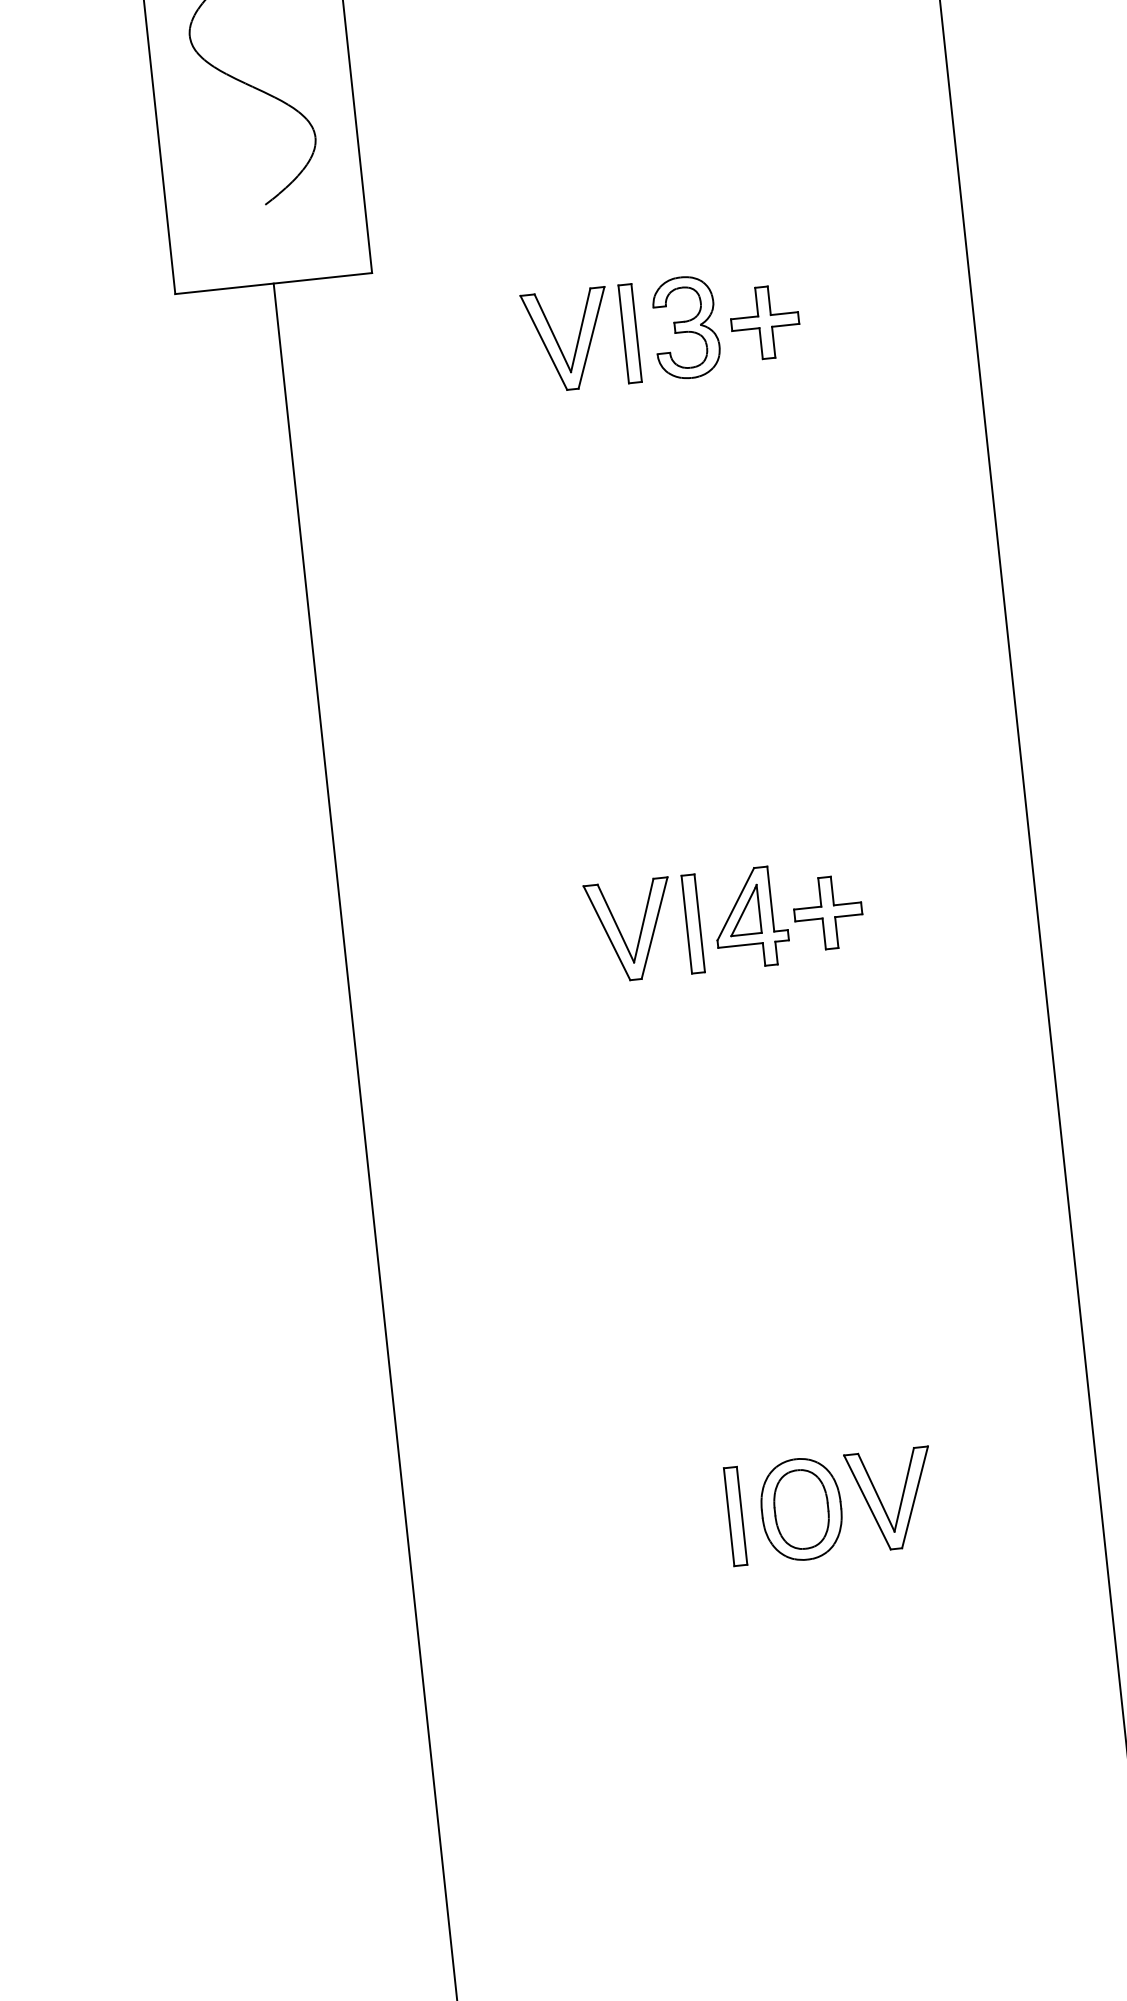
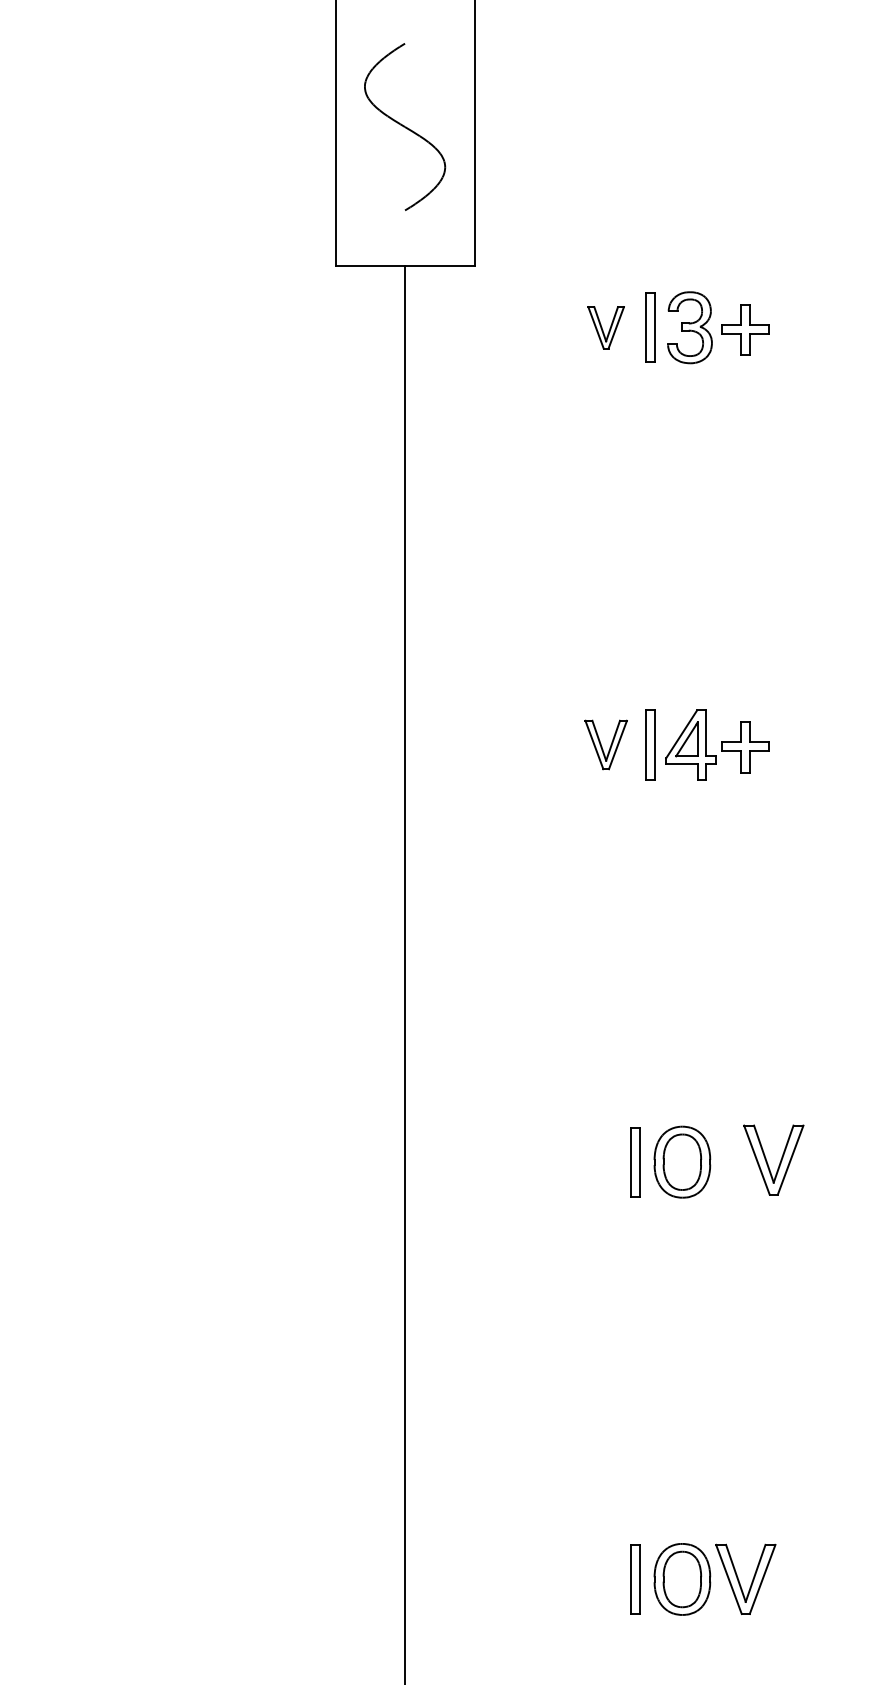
part: (566, 340) -> (605, 327), size x0.6
part: (629, 930) -> (605, 744), size x0.7
part: (882, 1501) -> (767, 1160), moved

